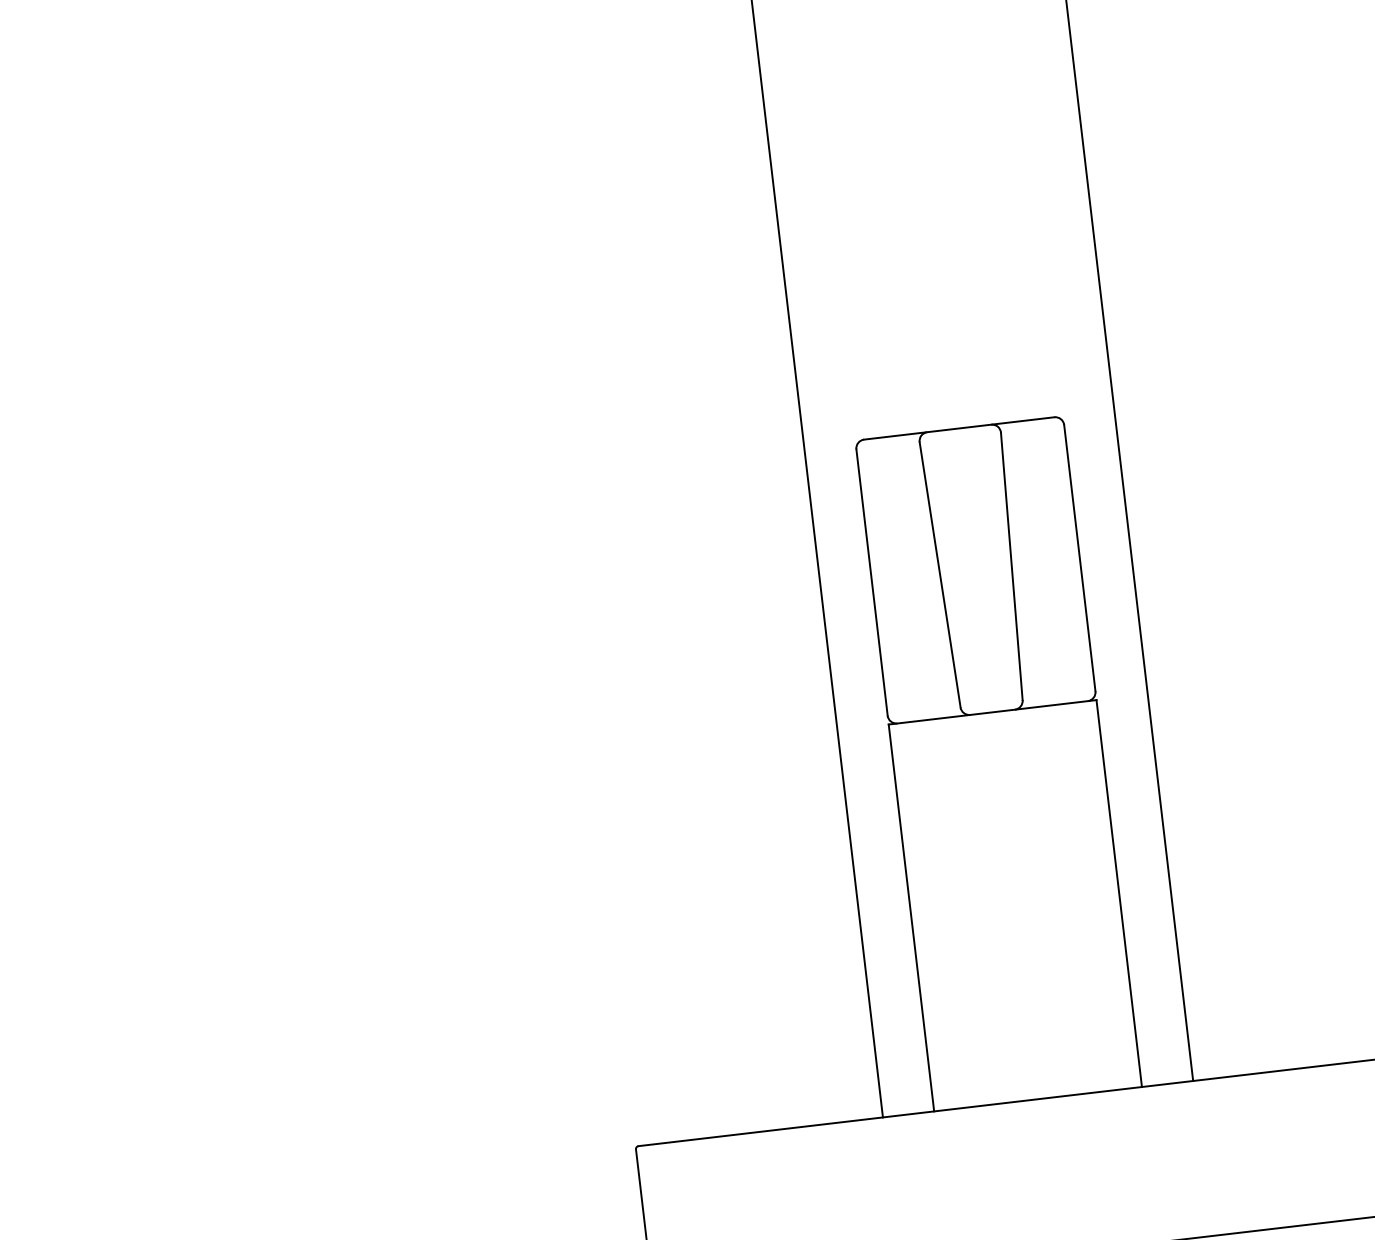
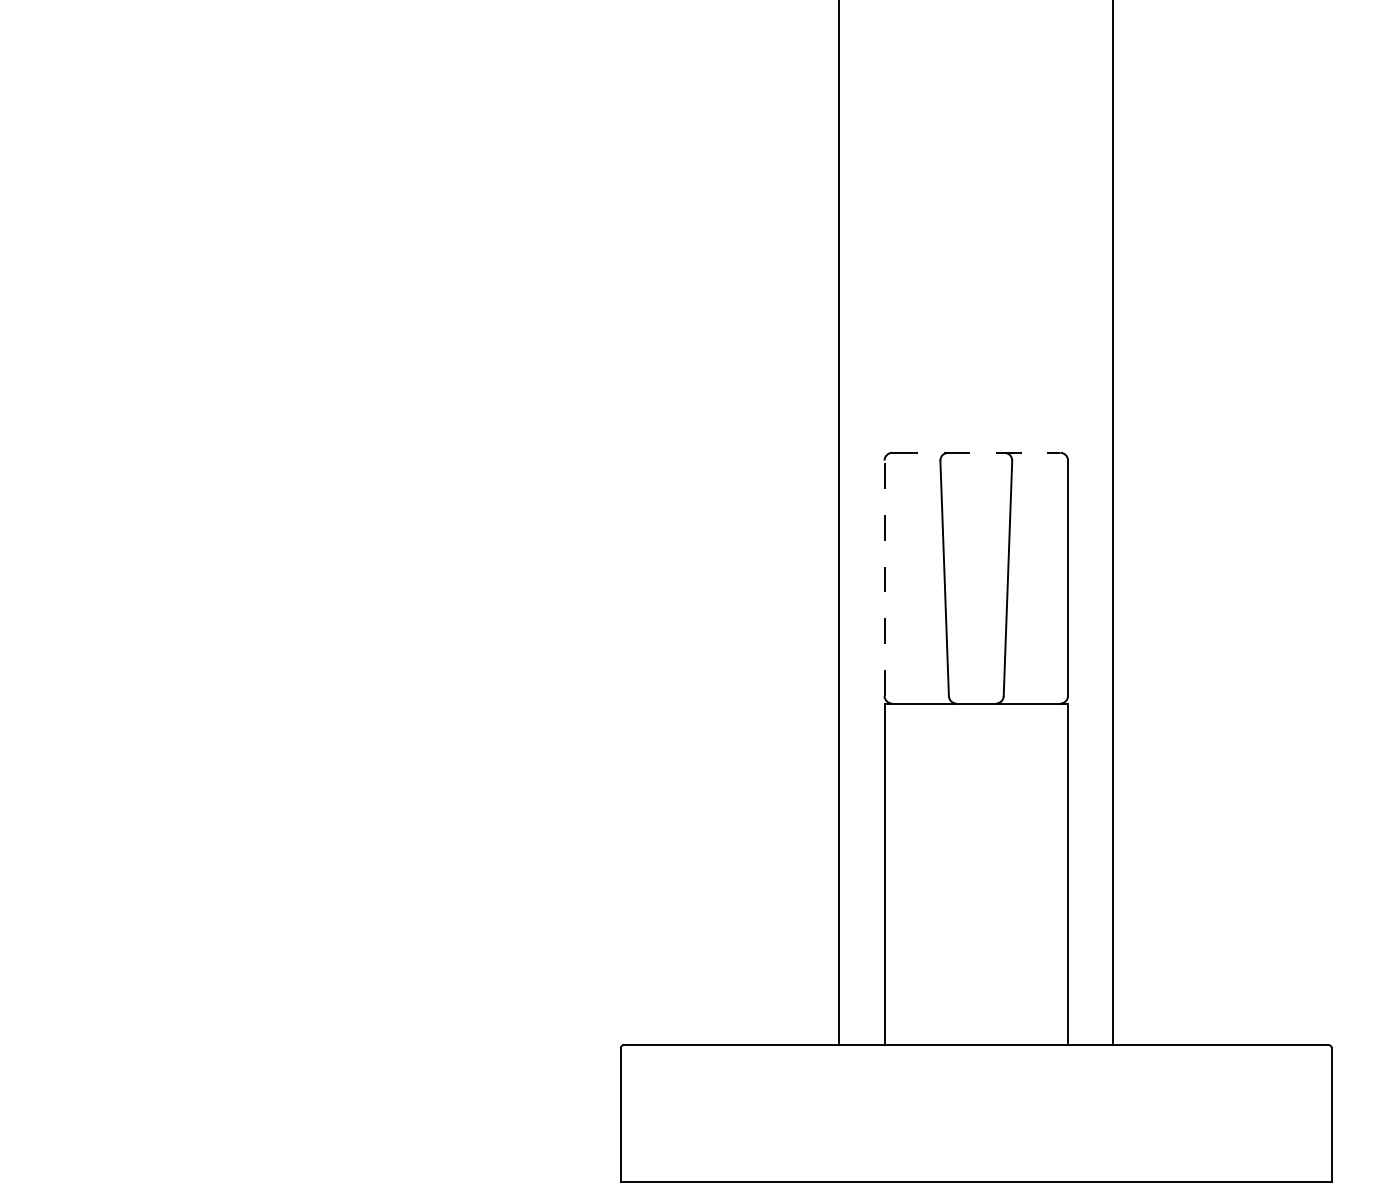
line: (959, 428) -> (976, 452), solid -> dashed
line: (872, 582) -> (884, 578), solid -> dashed

